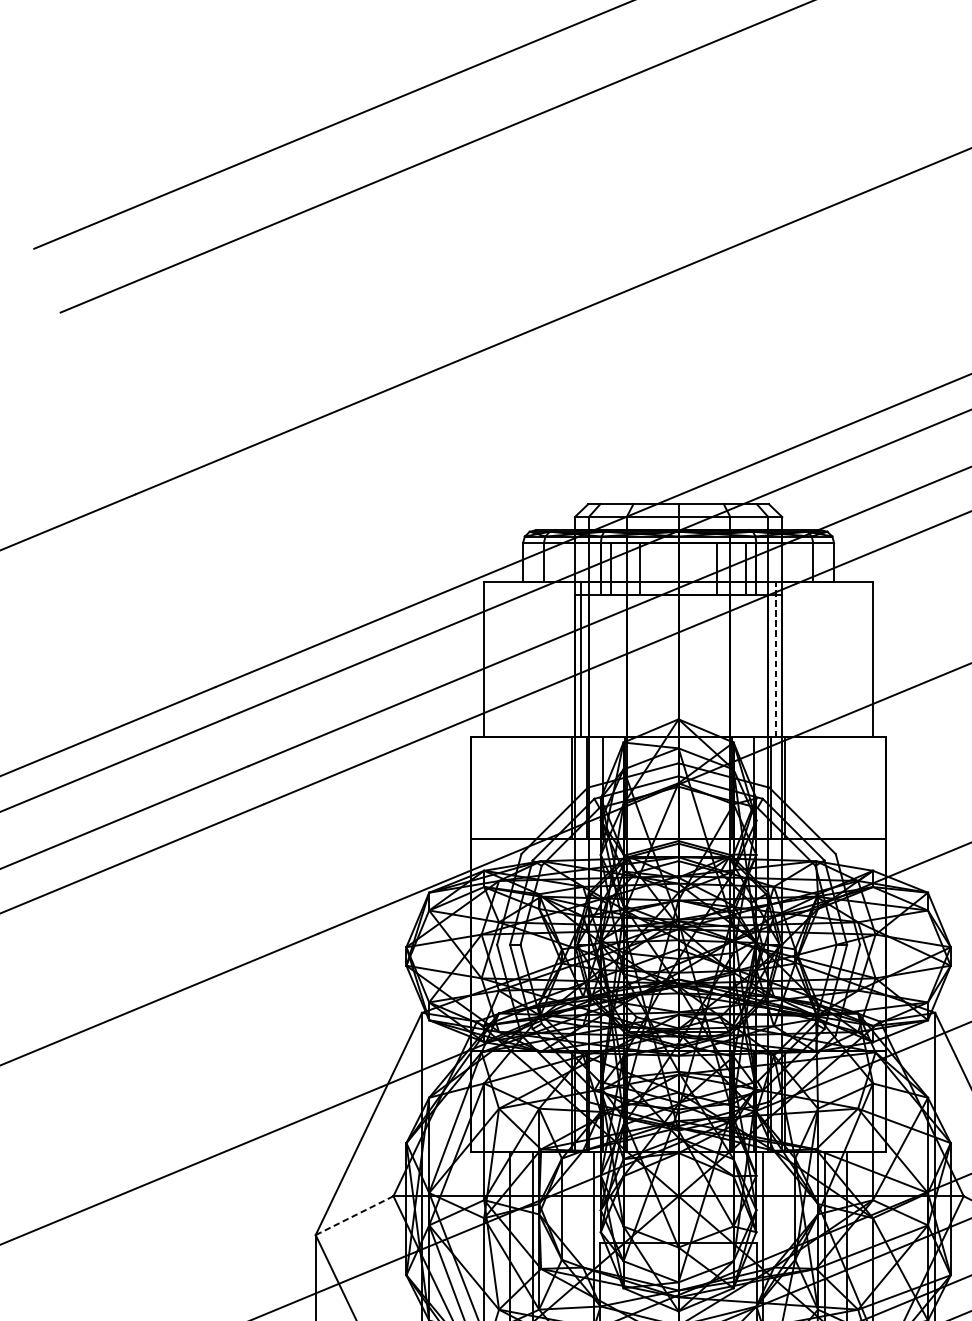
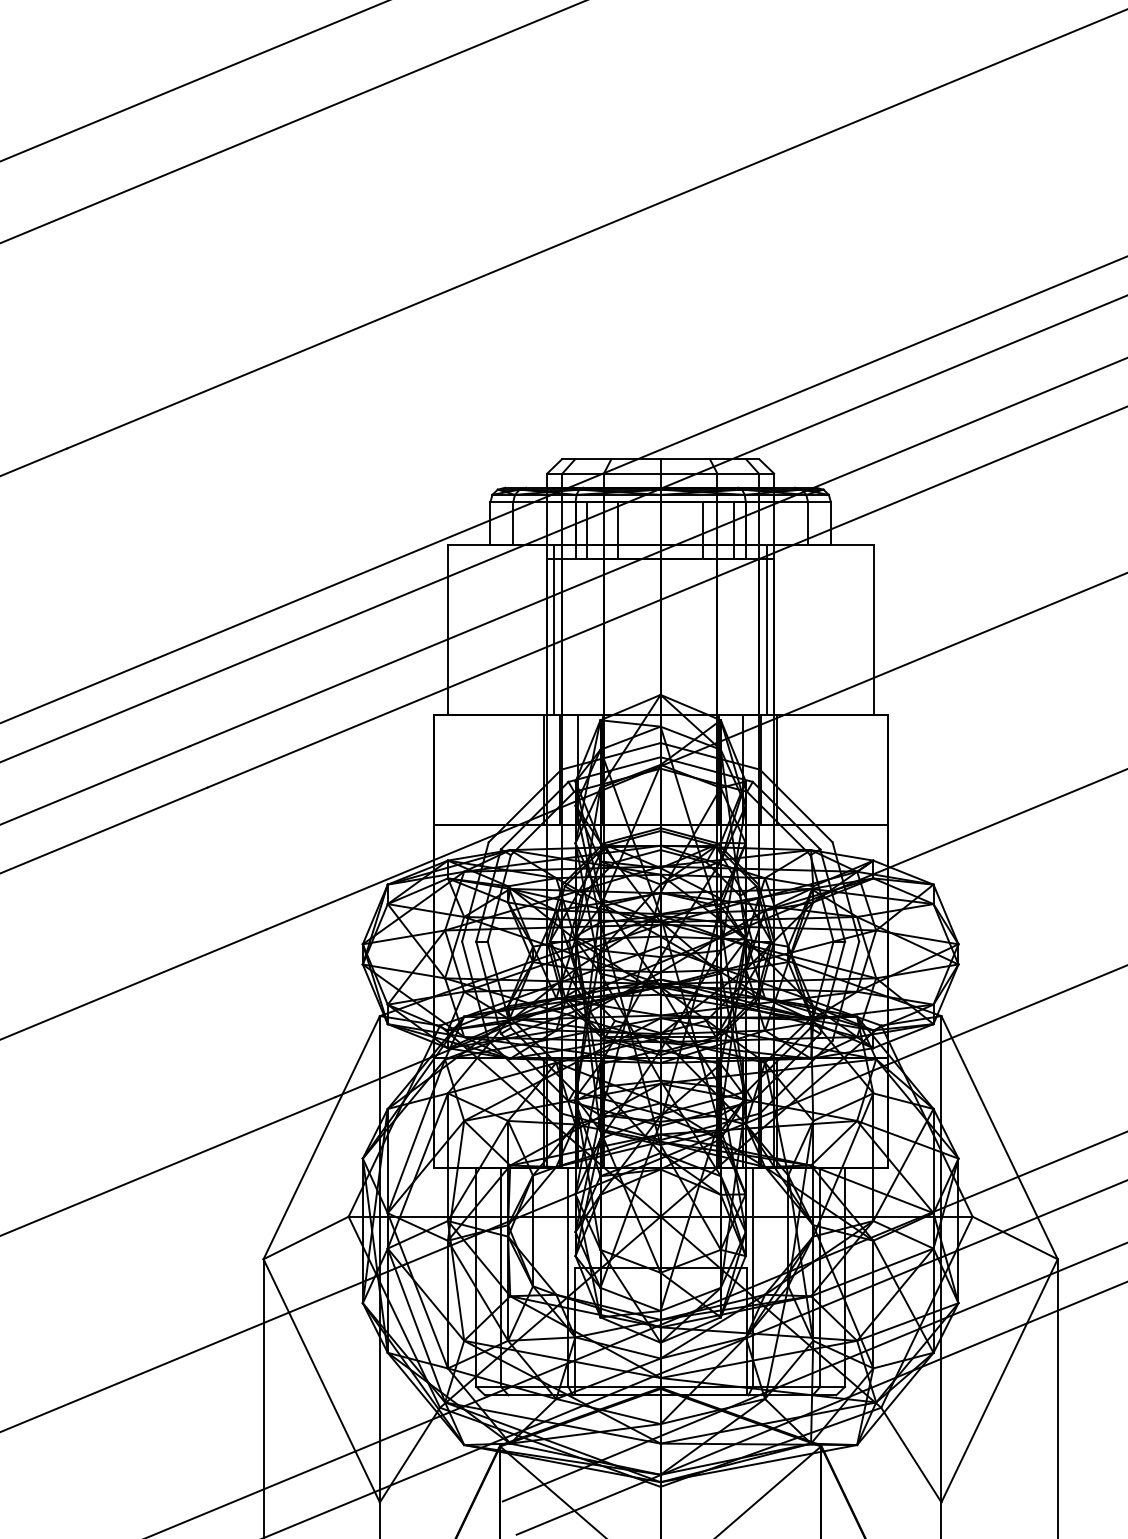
line: (776, 659) -> (767, 629), dashed -> solid
line: (354, 1215) -> (306, 1237), dashed -> solid

